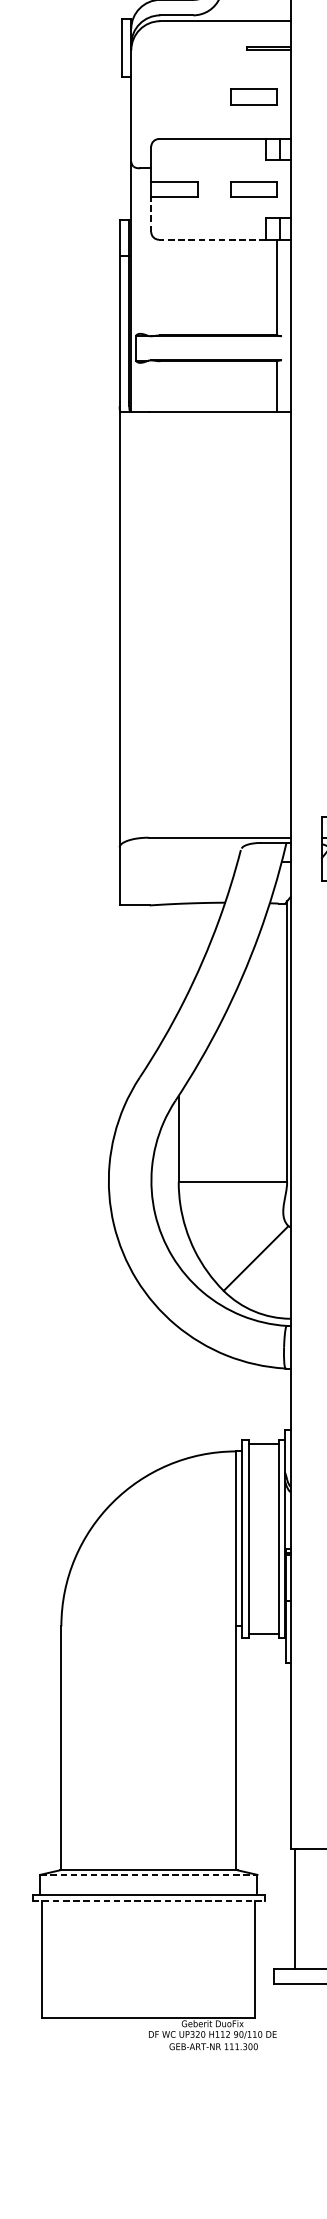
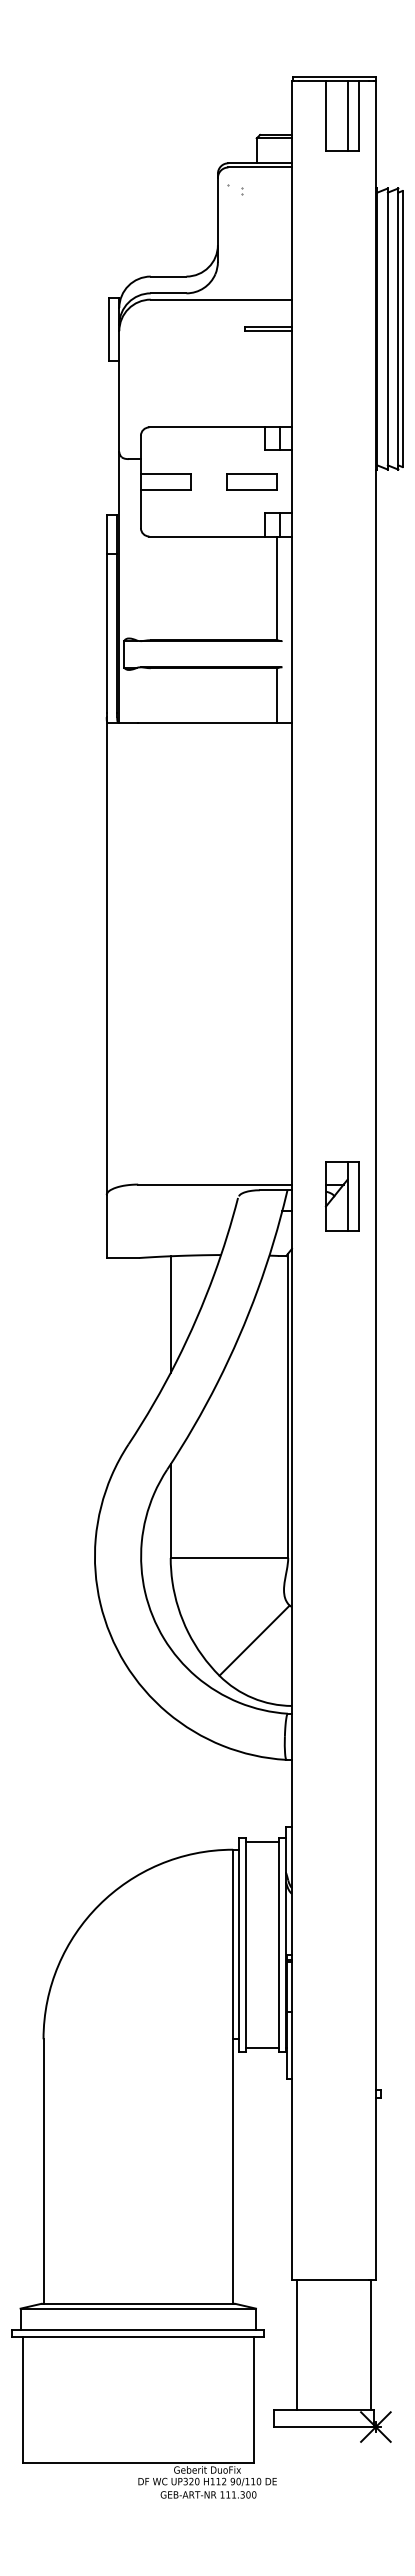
part: (253, 96) -> (251, 381), removed
line: (150, 214) -> (140, 509), dashed -> solid
line: (212, 239) -> (207, 536), dashed -> solid
line: (178, 957) -> (170, 1314), added
line: (149, 1874) -> (138, 2308), dashed -> solid
line: (149, 1901) -> (138, 2337), dashed -> solid

